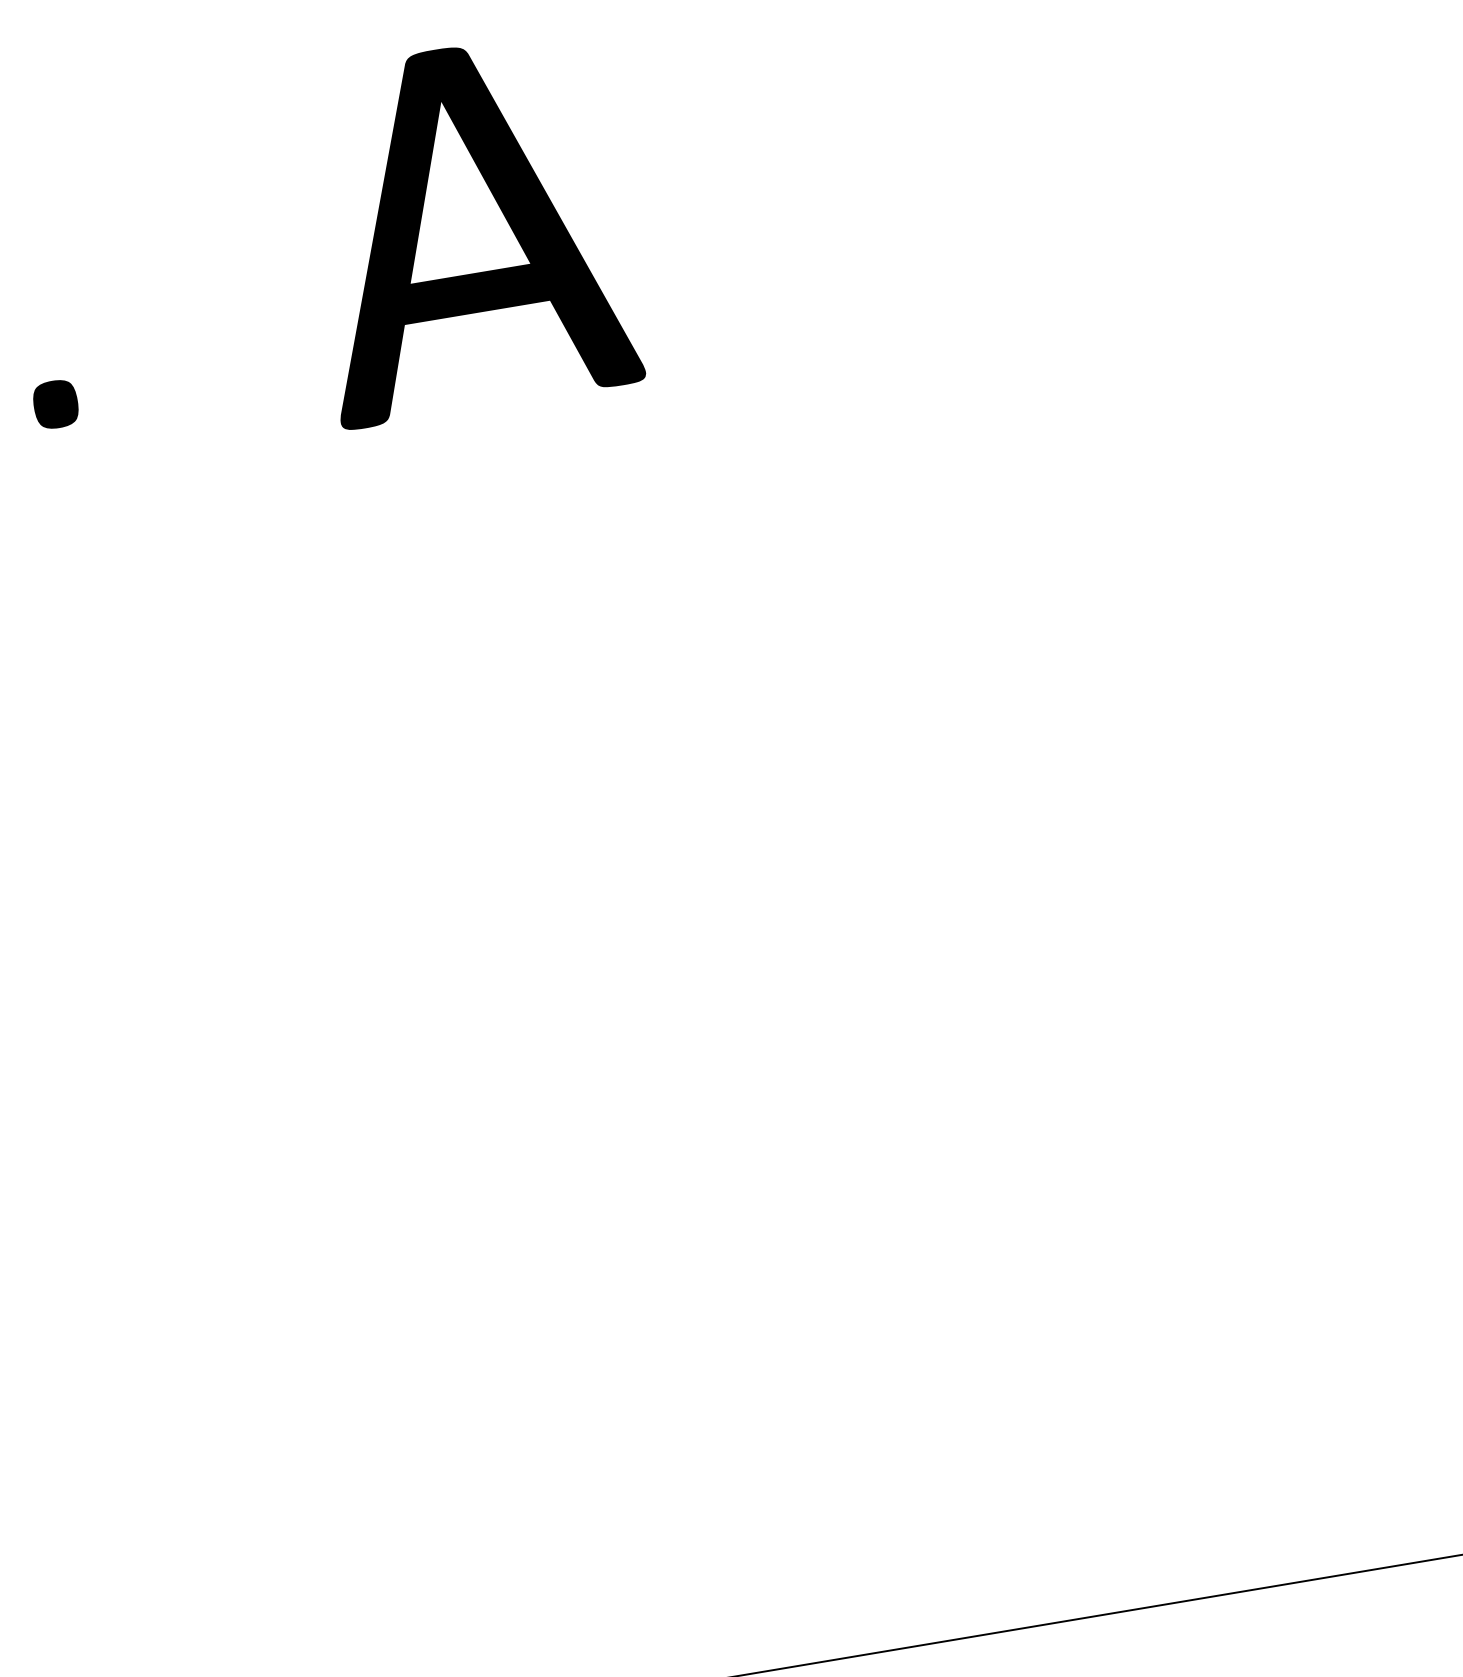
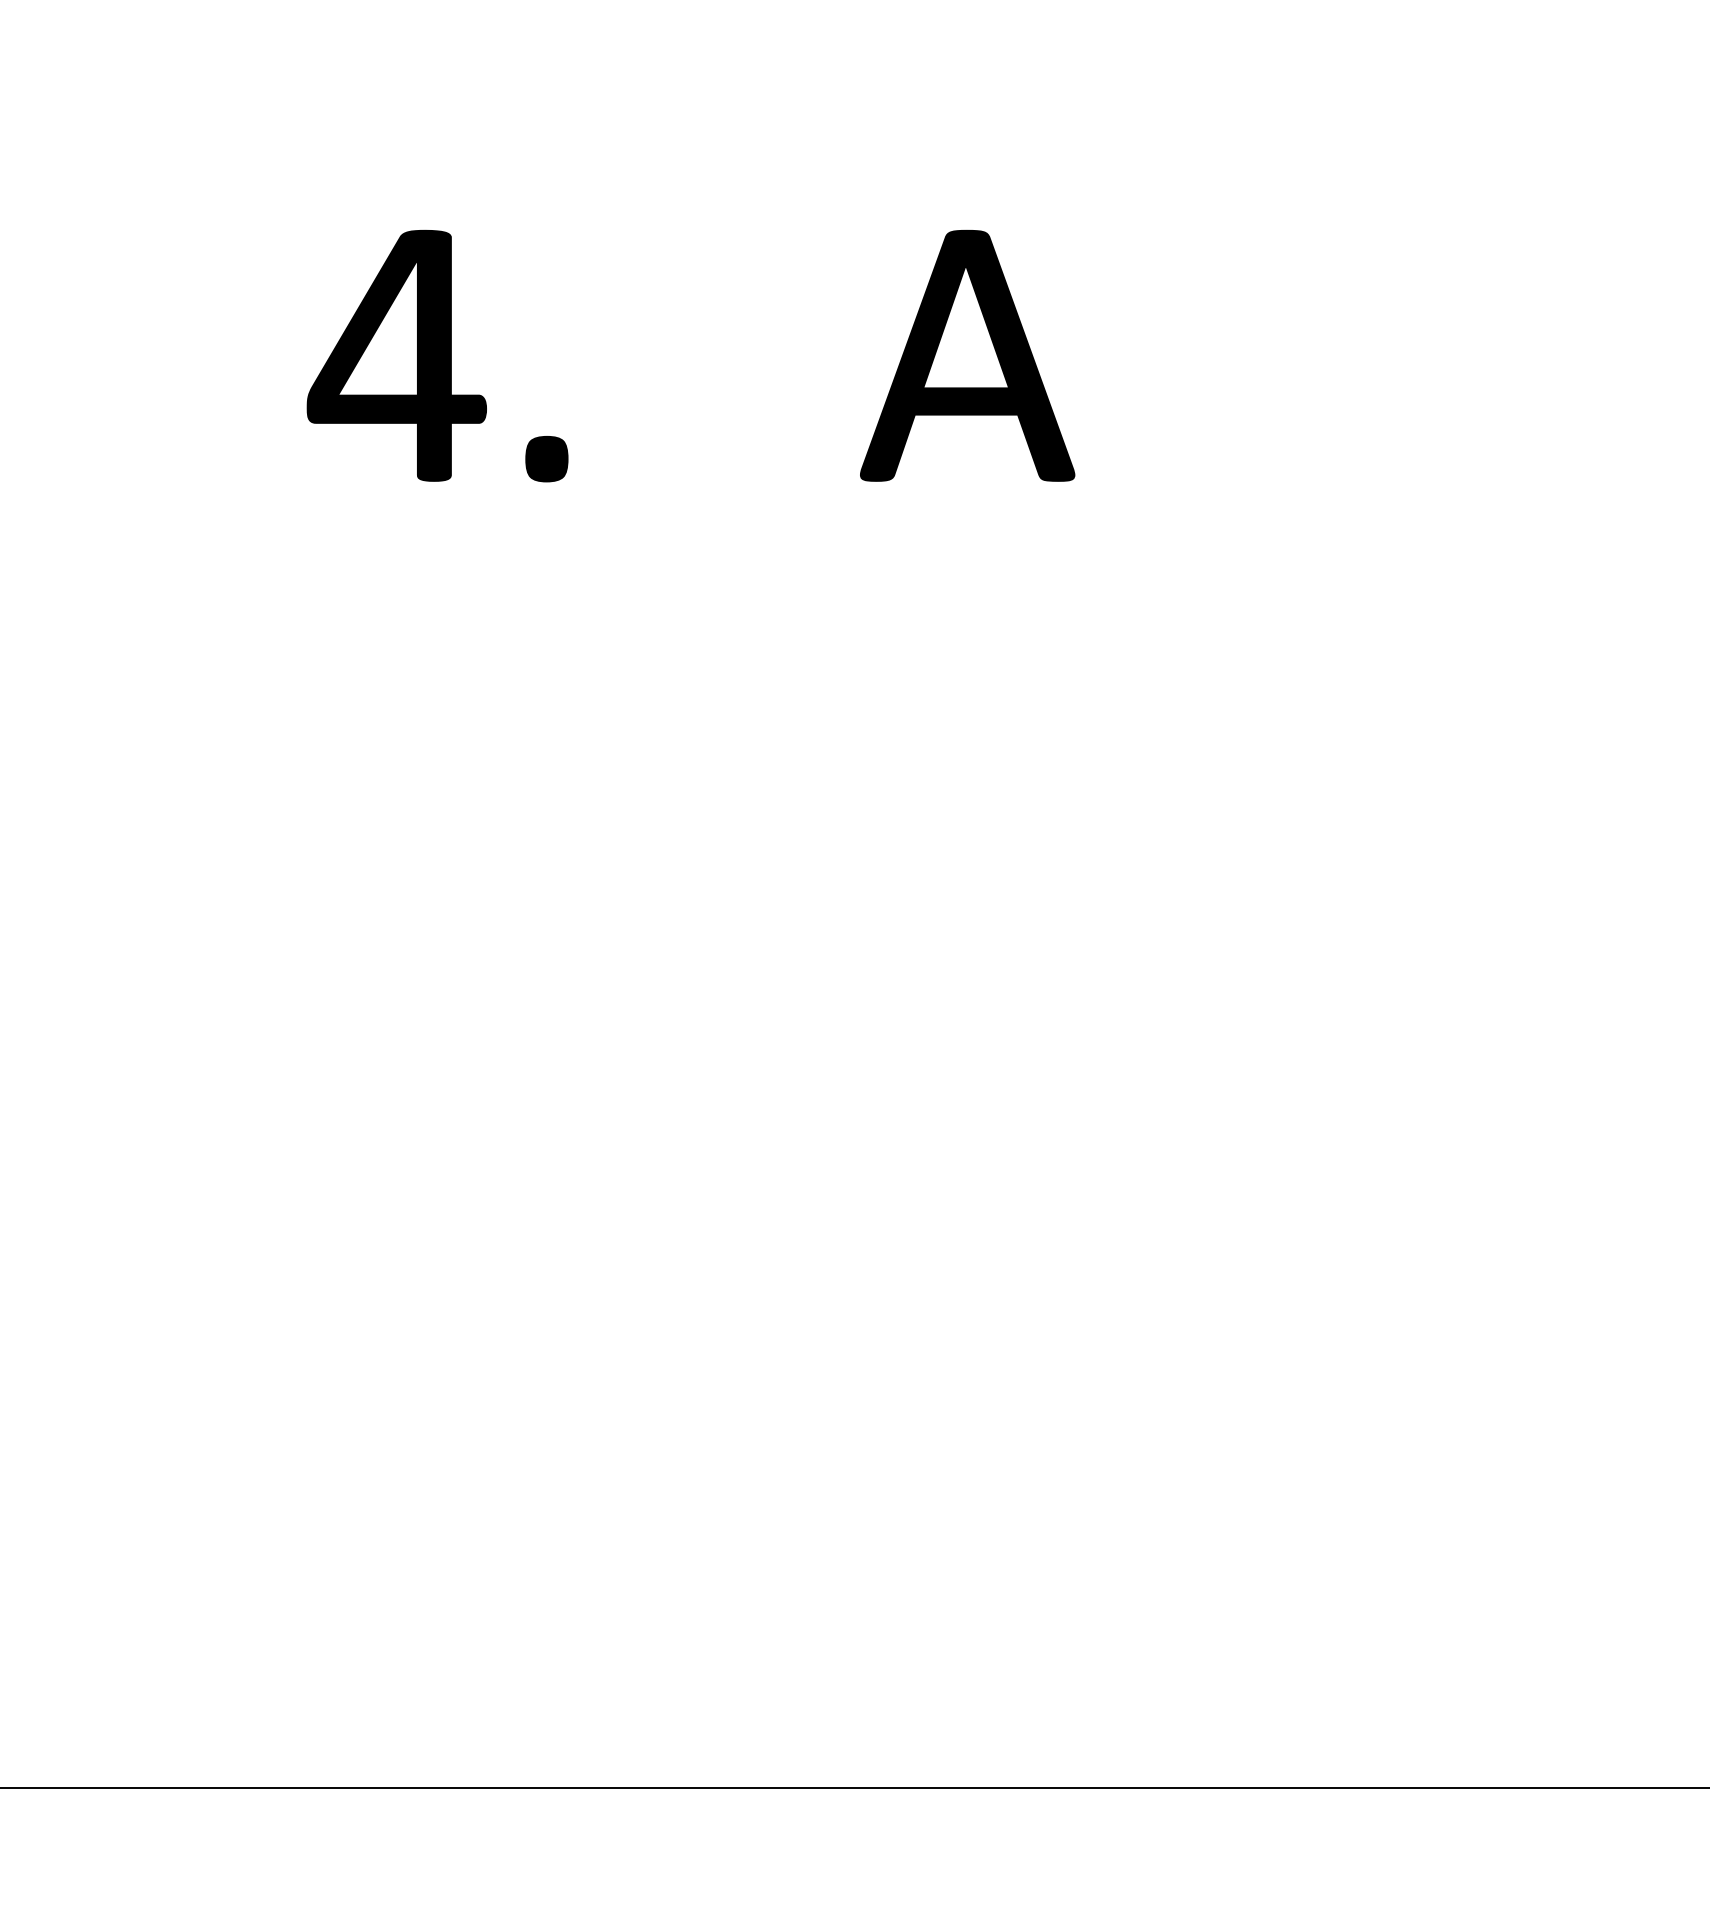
part: (464, 227) -> (967, 355), size x0.71

